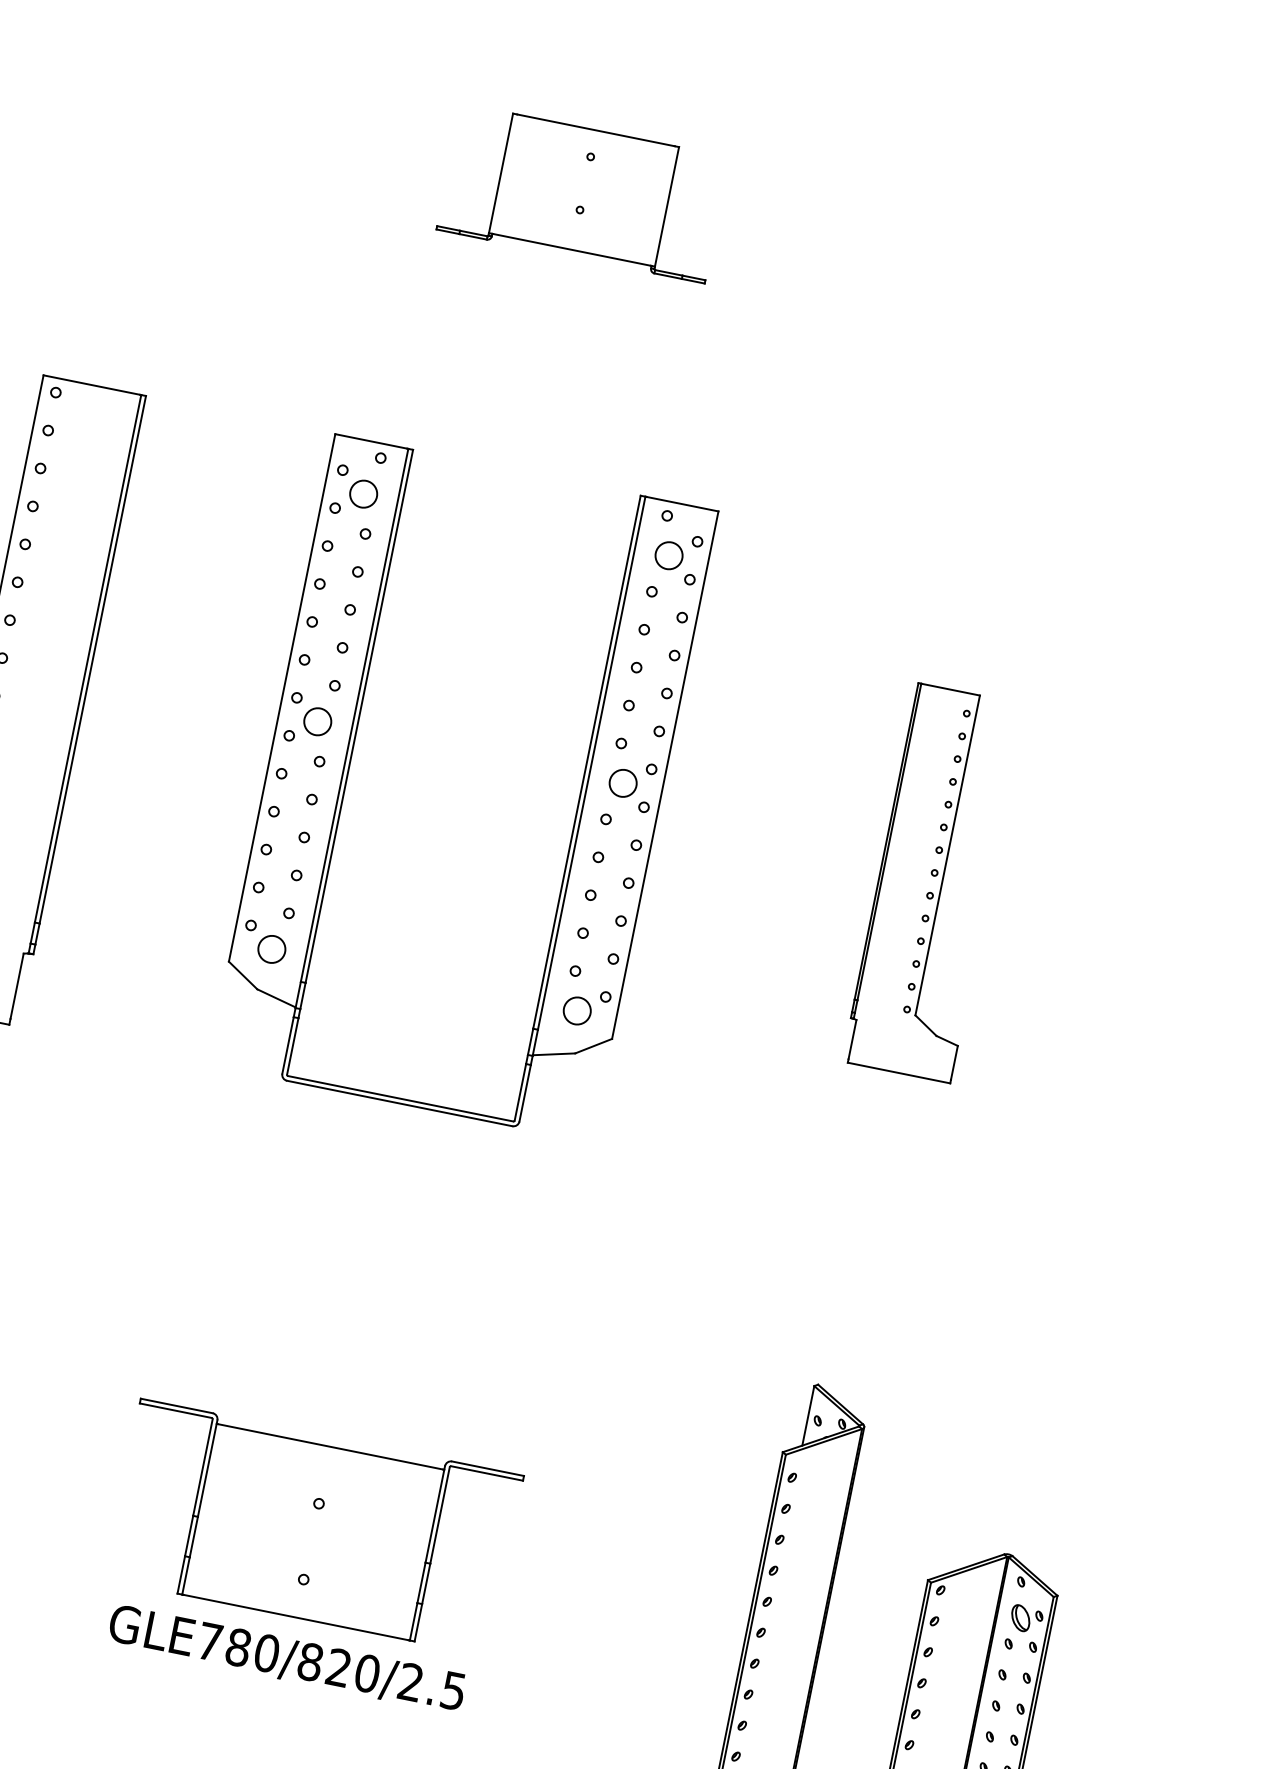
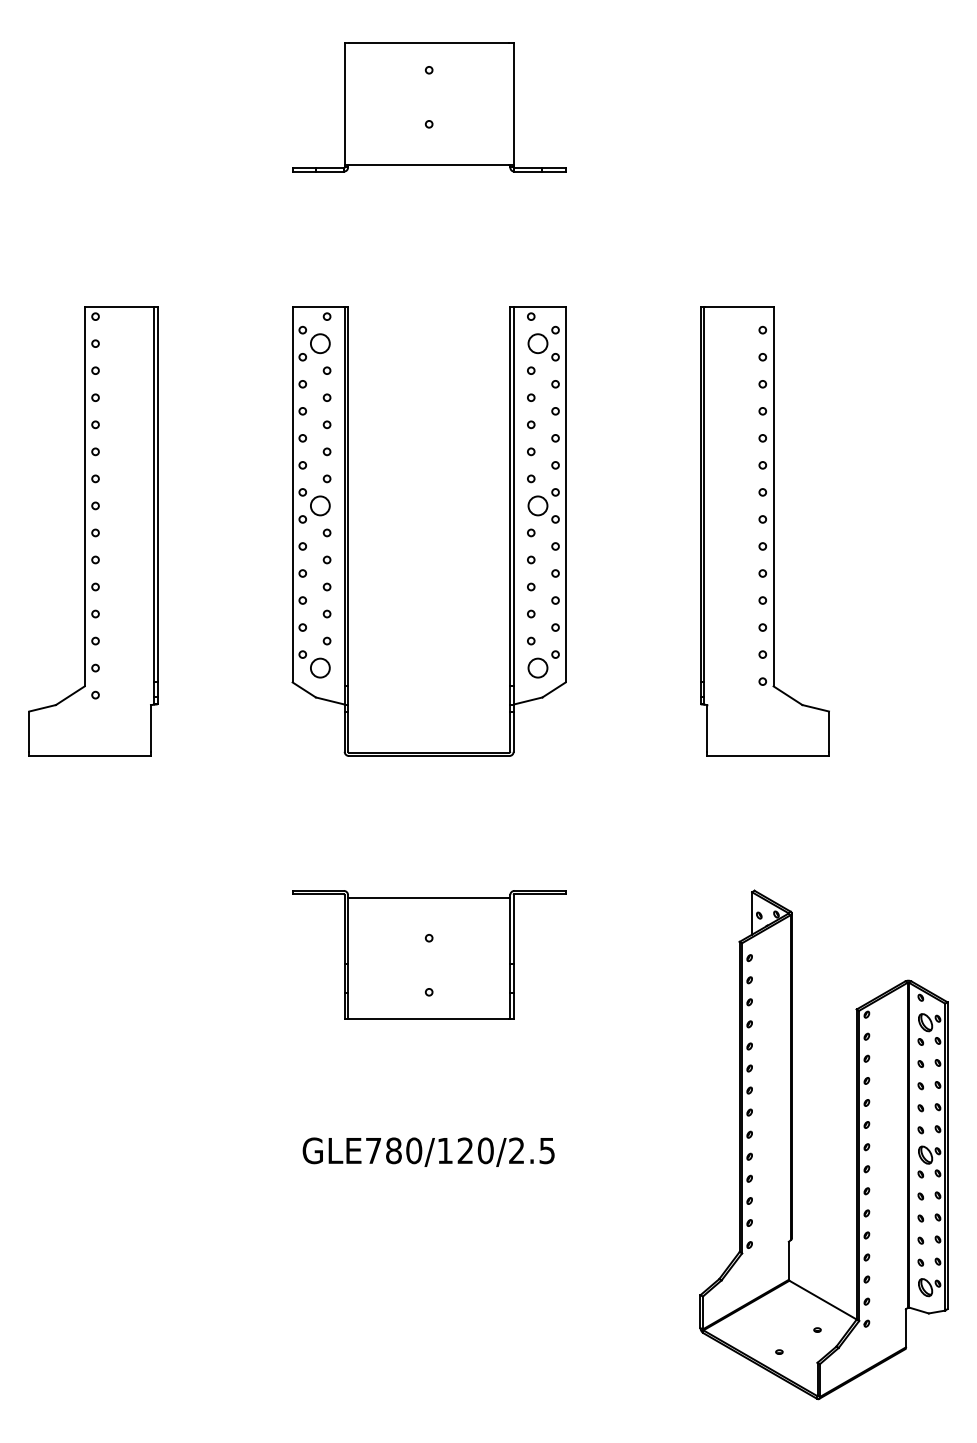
part: (583, 193) -> (429, 107), size x1.43
part: (933, 883) -> (764, 531), size x1.67
part: (314, 1526) -> (429, 954), moved
text: (310, 1661) -> (445, 1150), GLE780/820/2.5 -> GLE780/120/2.5

